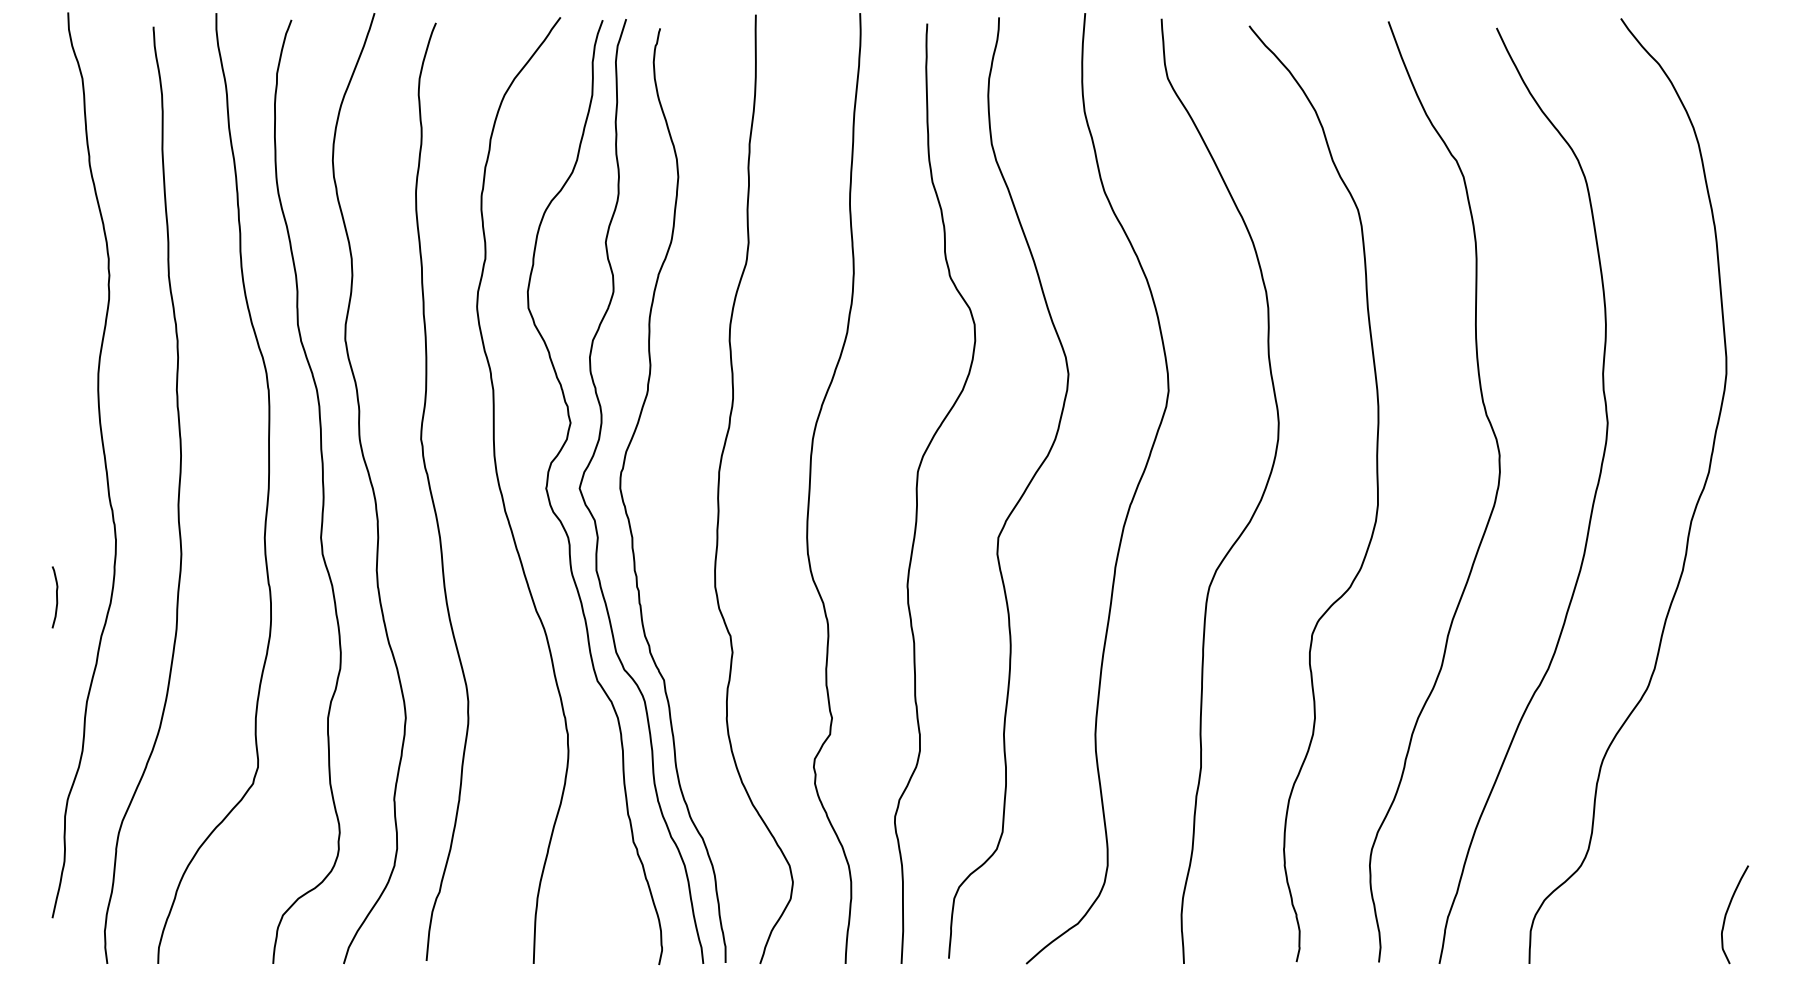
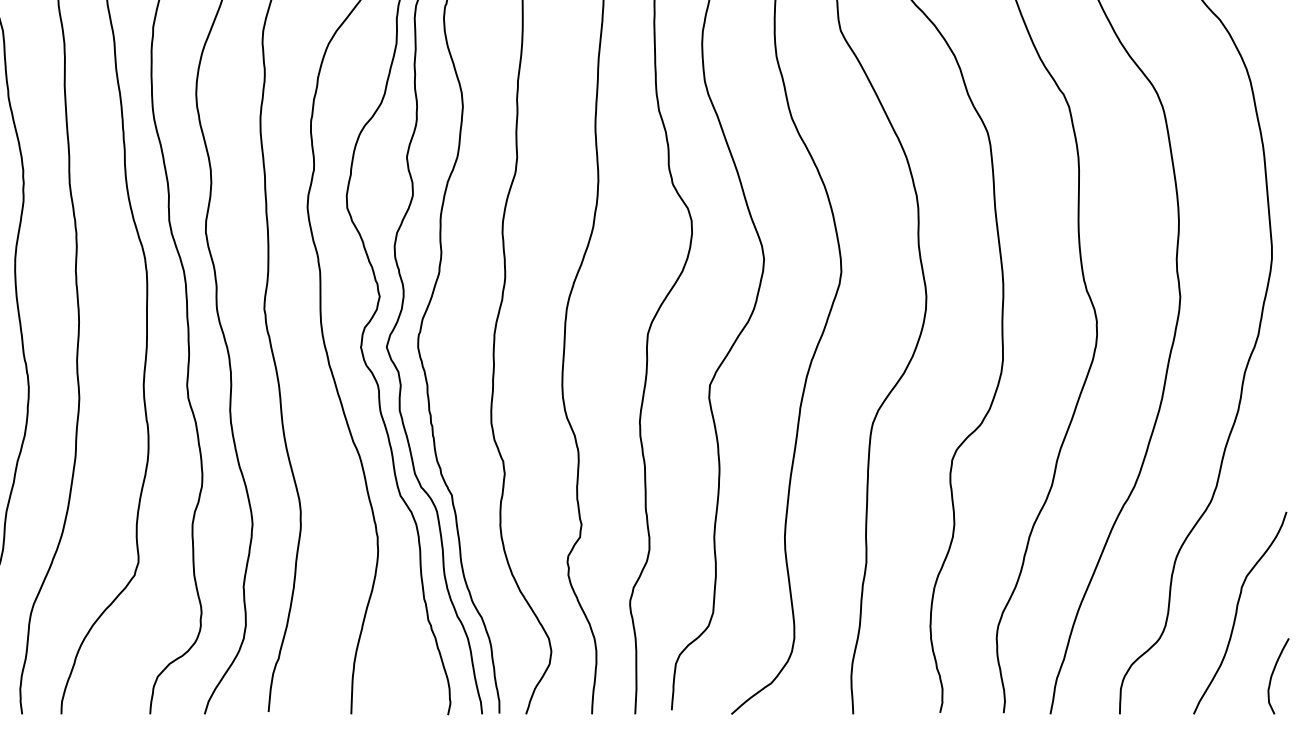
curve: (1681, 832) -> (1237, 612), added

